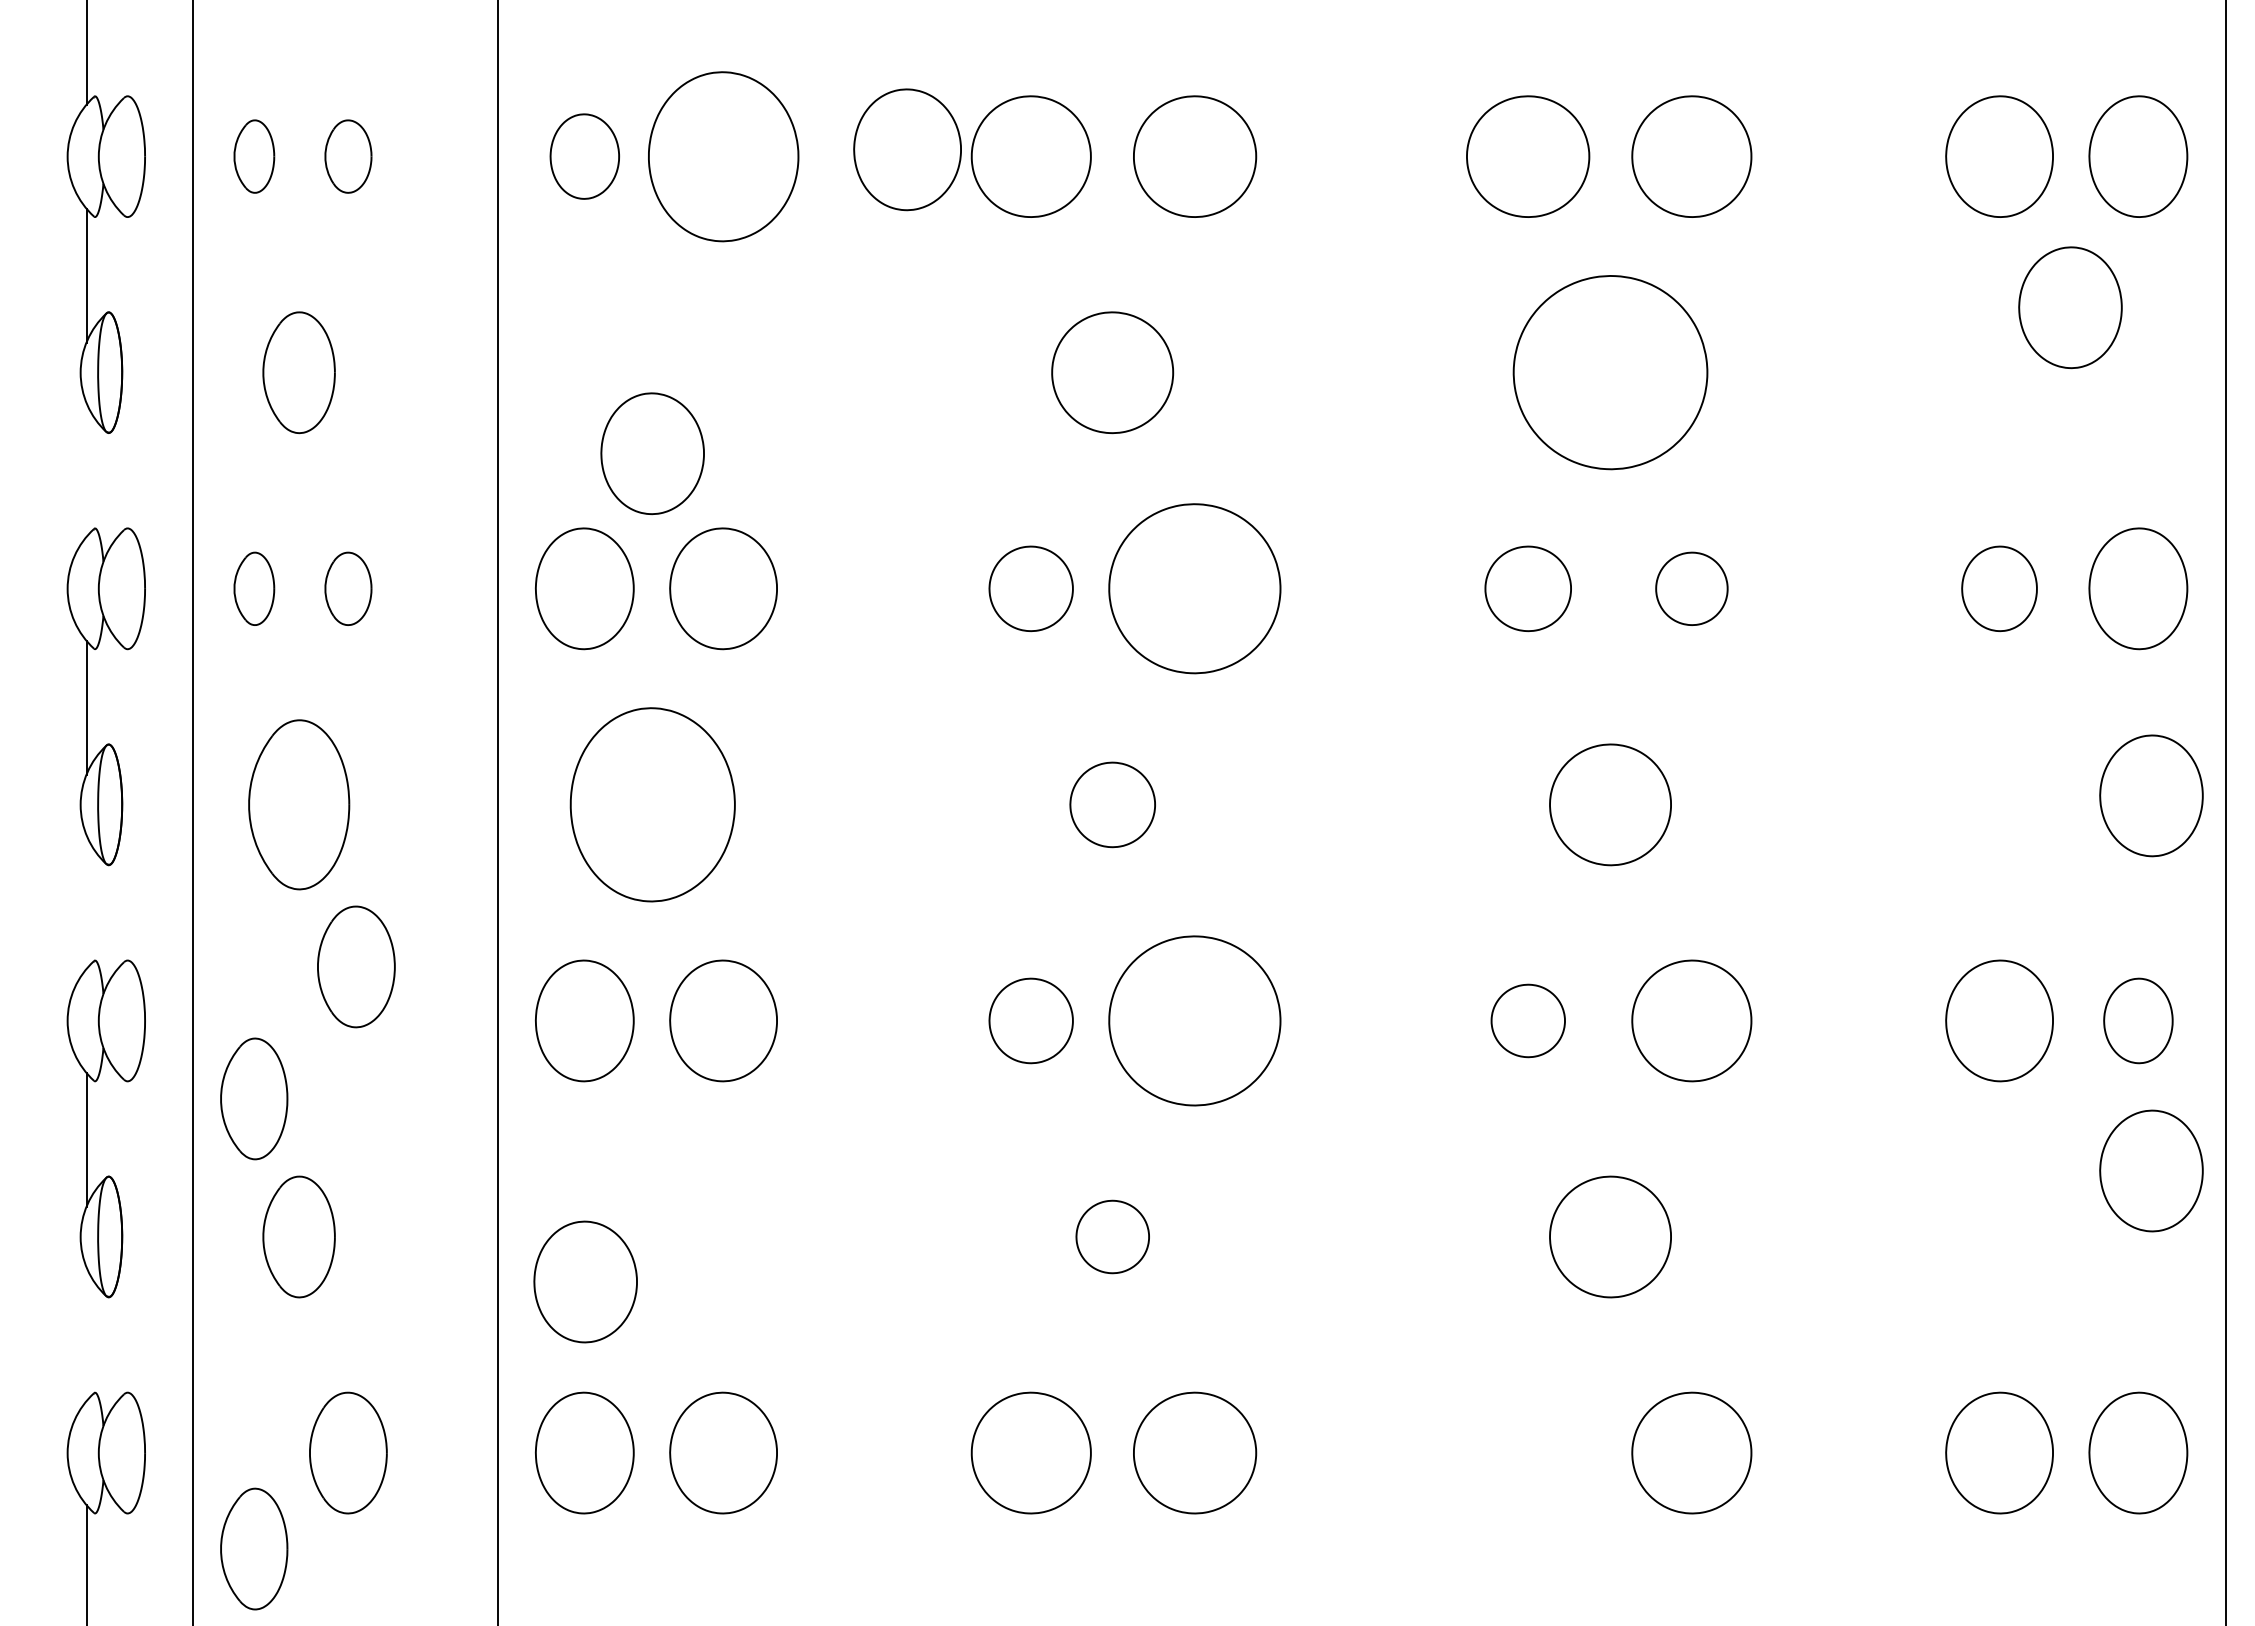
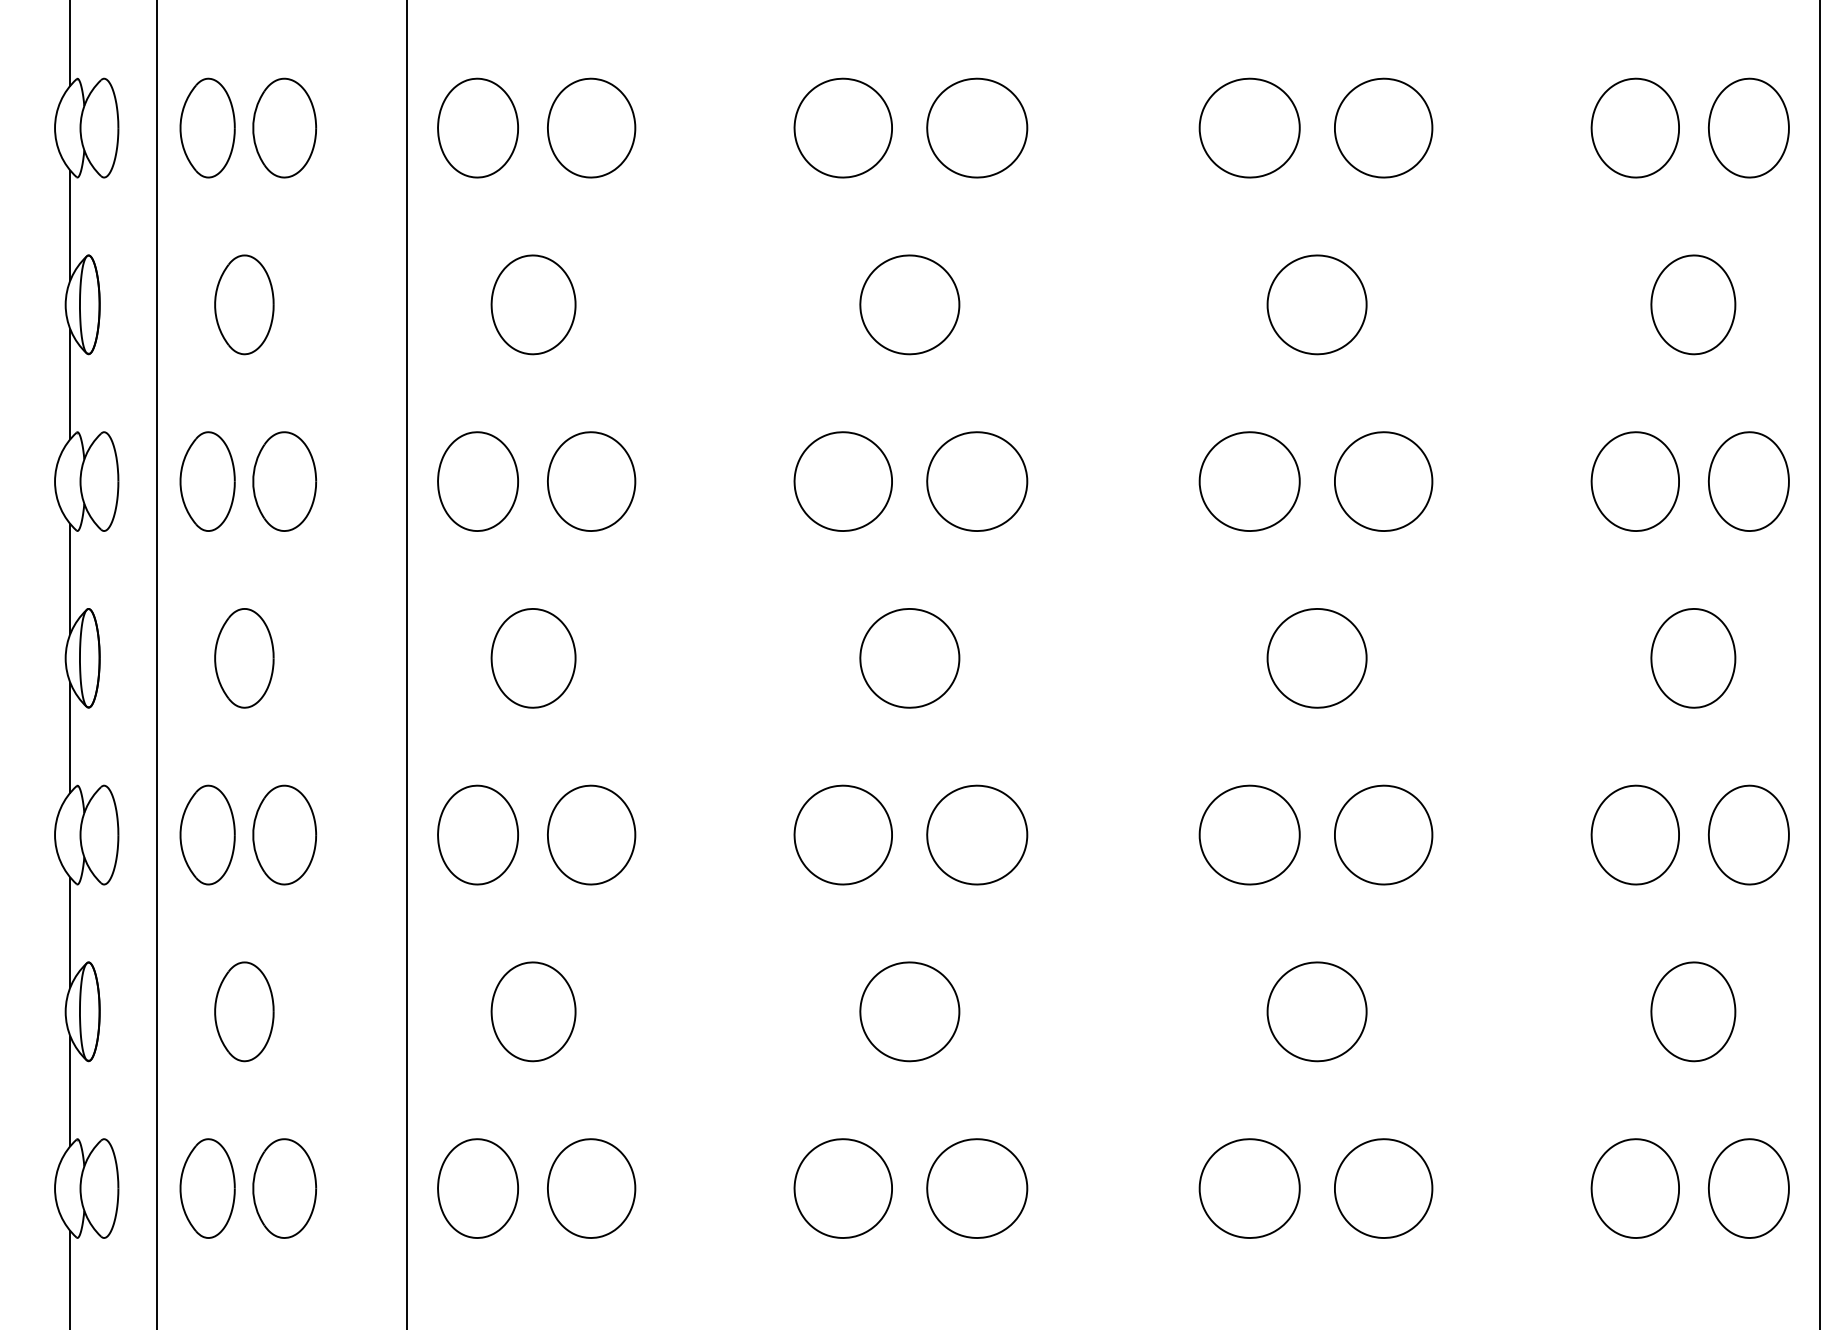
part: (907, 149) -> (742, 122), removed
part: (254, 156) -> (207, 127), size x1.67
part: (348, 156) -> (284, 127), size x1.67
part: (584, 156) -> (477, 127), size x1.43
part: (723, 156) -> (591, 127), size x0.71
part: (2070, 307) -> (1693, 304), moved
part: (1610, 372) -> (1317, 304), size x0.62
part: (652, 453) -> (533, 304), moved
line: (86, 469) -> (70, 384), added
part: (254, 588) -> (207, 481), size x1.67
part: (348, 588) -> (284, 481), size x1.67
part: (1030, 588) -> (842, 481), size x1.43
part: (1195, 588) -> (977, 481), size x0.71
part: (1528, 588) -> (1250, 481), size x1.43
part: (1691, 588) -> (1383, 481), size x1.67
part: (1999, 588) -> (1635, 481), size x1.43
part: (2151, 795) -> (1693, 658), moved
part: (298, 804) -> (243, 658), size x0.71
part: (652, 804) -> (533, 658), size x0.62
part: (1112, 804) -> (909, 658), size x1.43
line: (86, 901) -> (70, 737), added
part: (356, 966) -> (284, 834), moved
part: (1030, 1020) -> (842, 834), size x1.43
part: (1195, 1020) -> (977, 834), size x0.71
part: (1528, 1020) -> (1250, 834), size x1.67
part: (2138, 1020) -> (1748, 834), size x1.43
part: (254, 1098) -> (207, 834), moved
part: (2151, 1170) -> (1693, 1011), moved
part: (1112, 1236) -> (909, 1011), size x1.67
part: (585, 1281) -> (533, 1011), moved
line: (86, 1334) -> (70, 1091), added
part: (1528, 1452) -> (1250, 1188), added
part: (254, 1548) -> (207, 1188), moved

